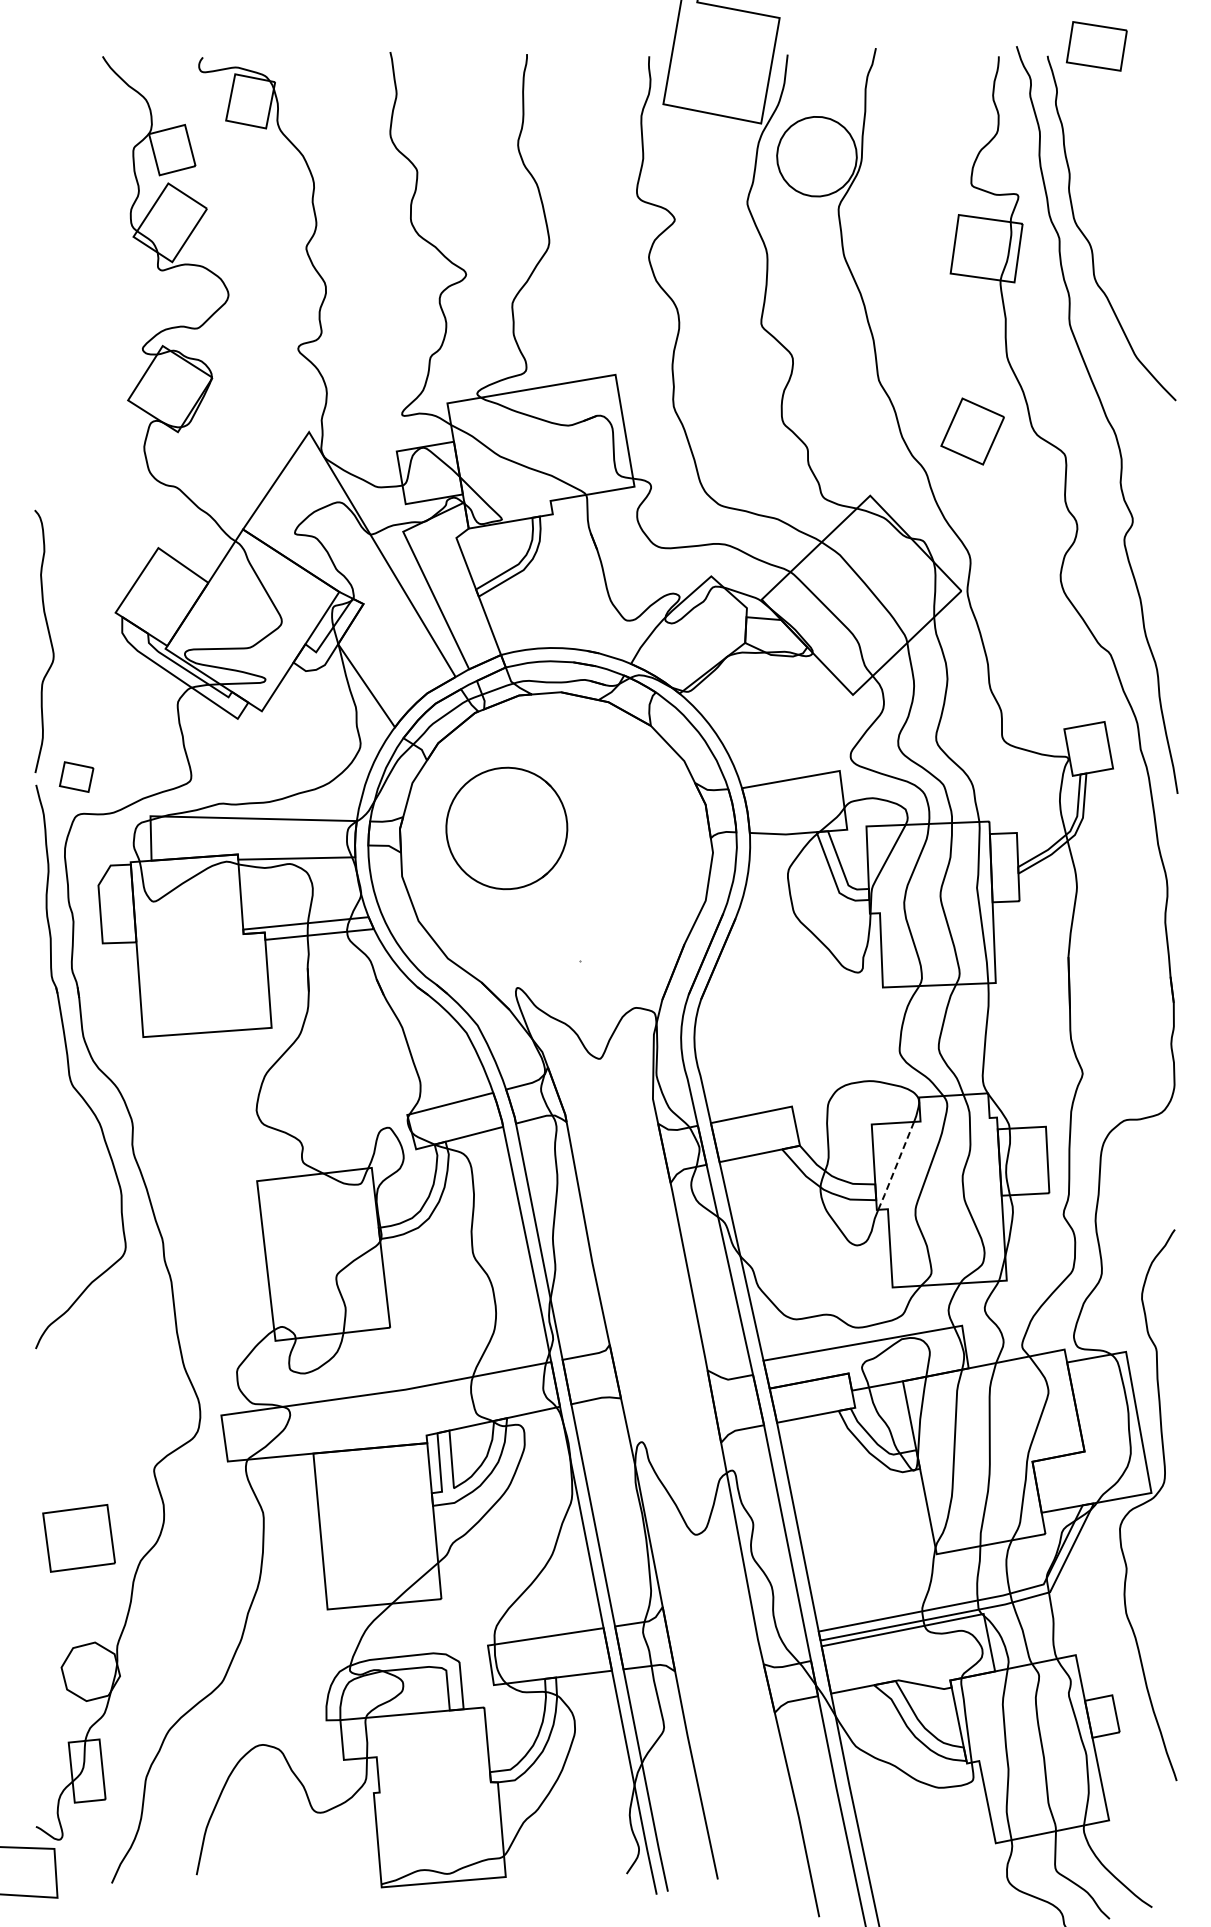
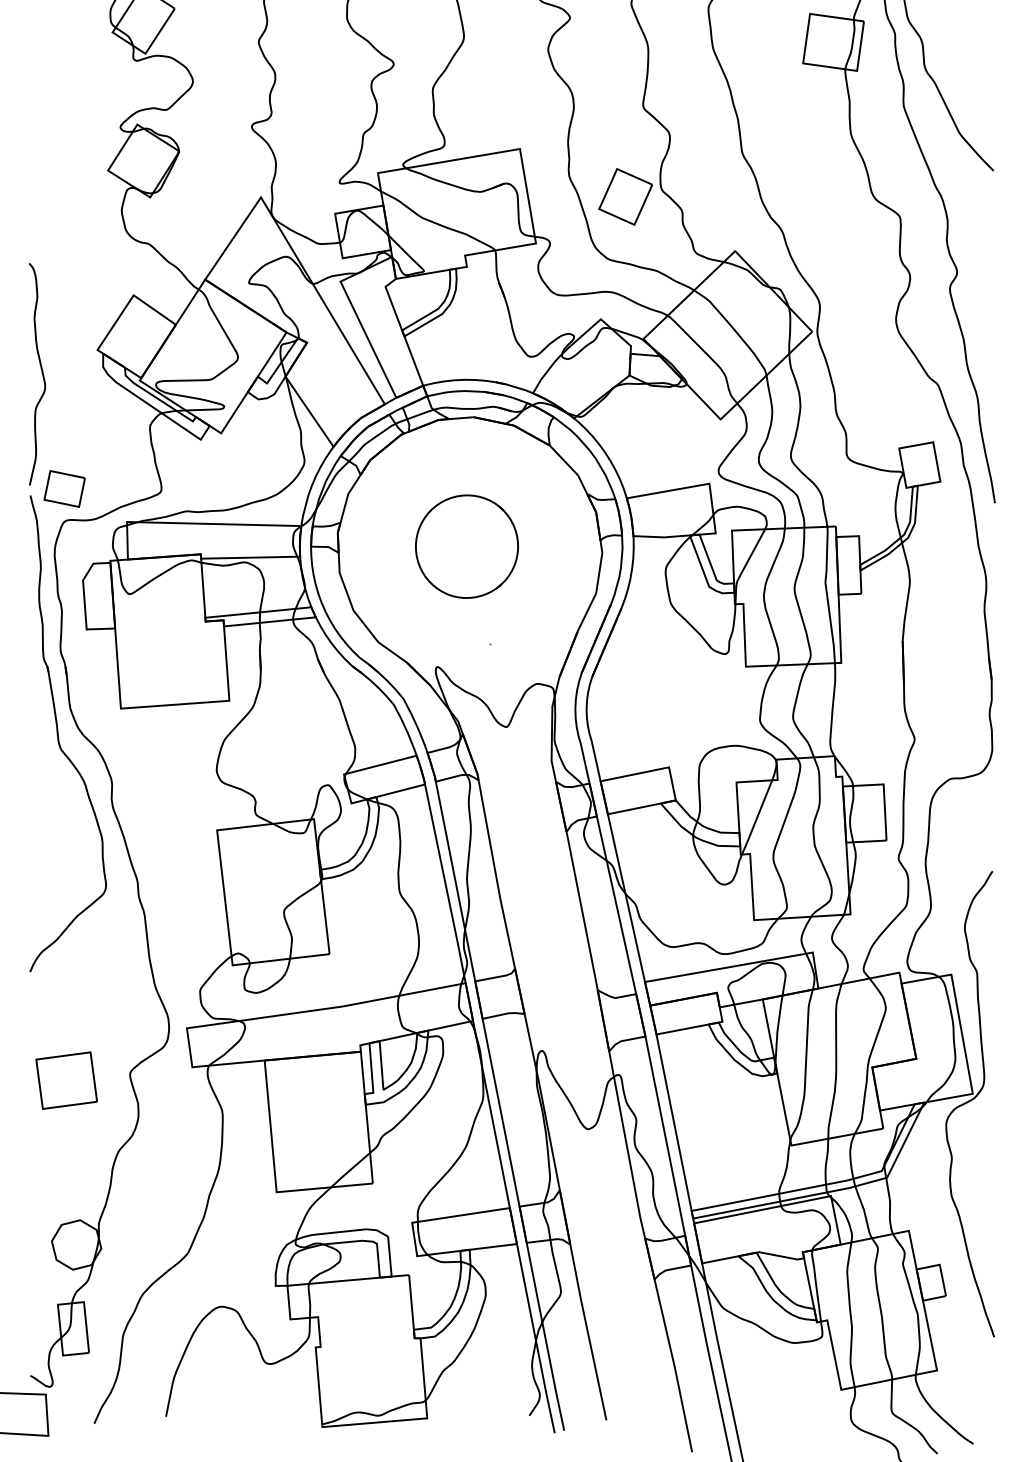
part: (972, 431) -> (625, 196), moved
part: (76, 776) -> (64, 488), size x1.43
part: (506, 828) -> (466, 546), moved
line: (895, 1166) -> (756, 817), dashed -> solid
part: (78, 1538) -> (66, 1080), moved

